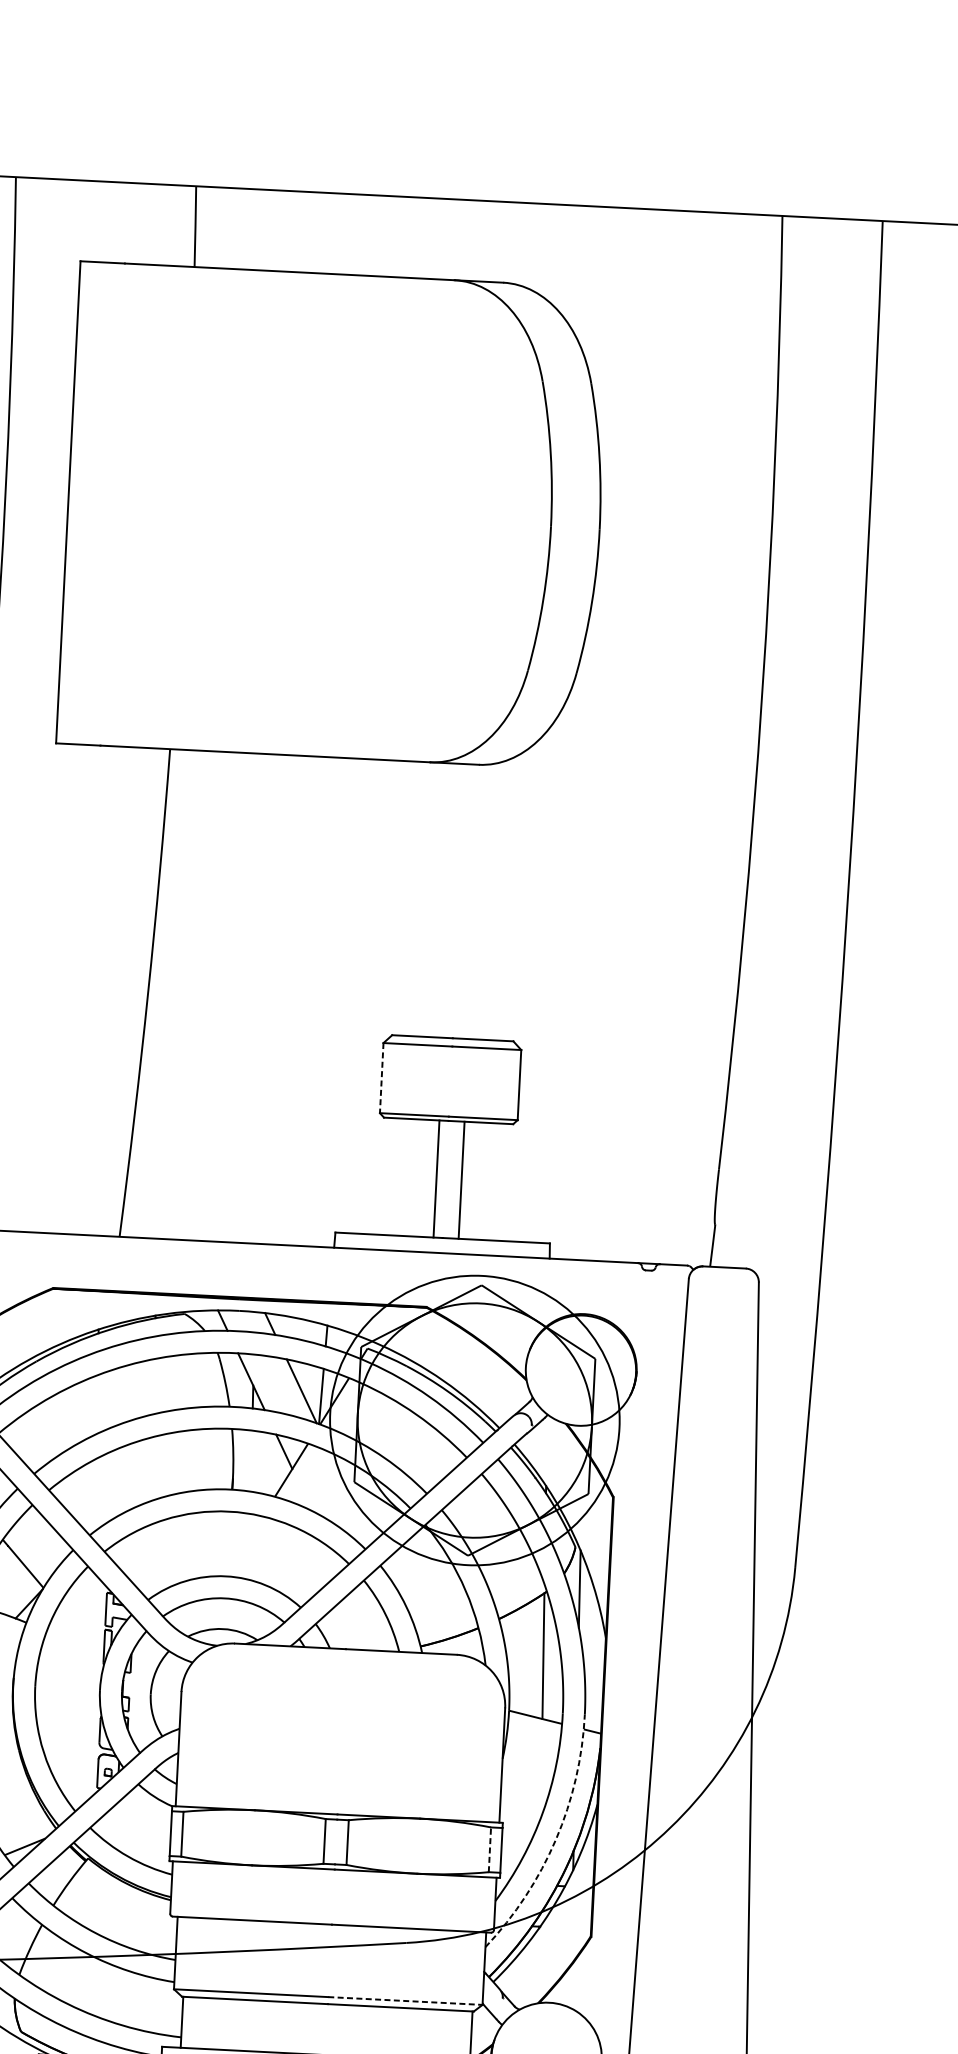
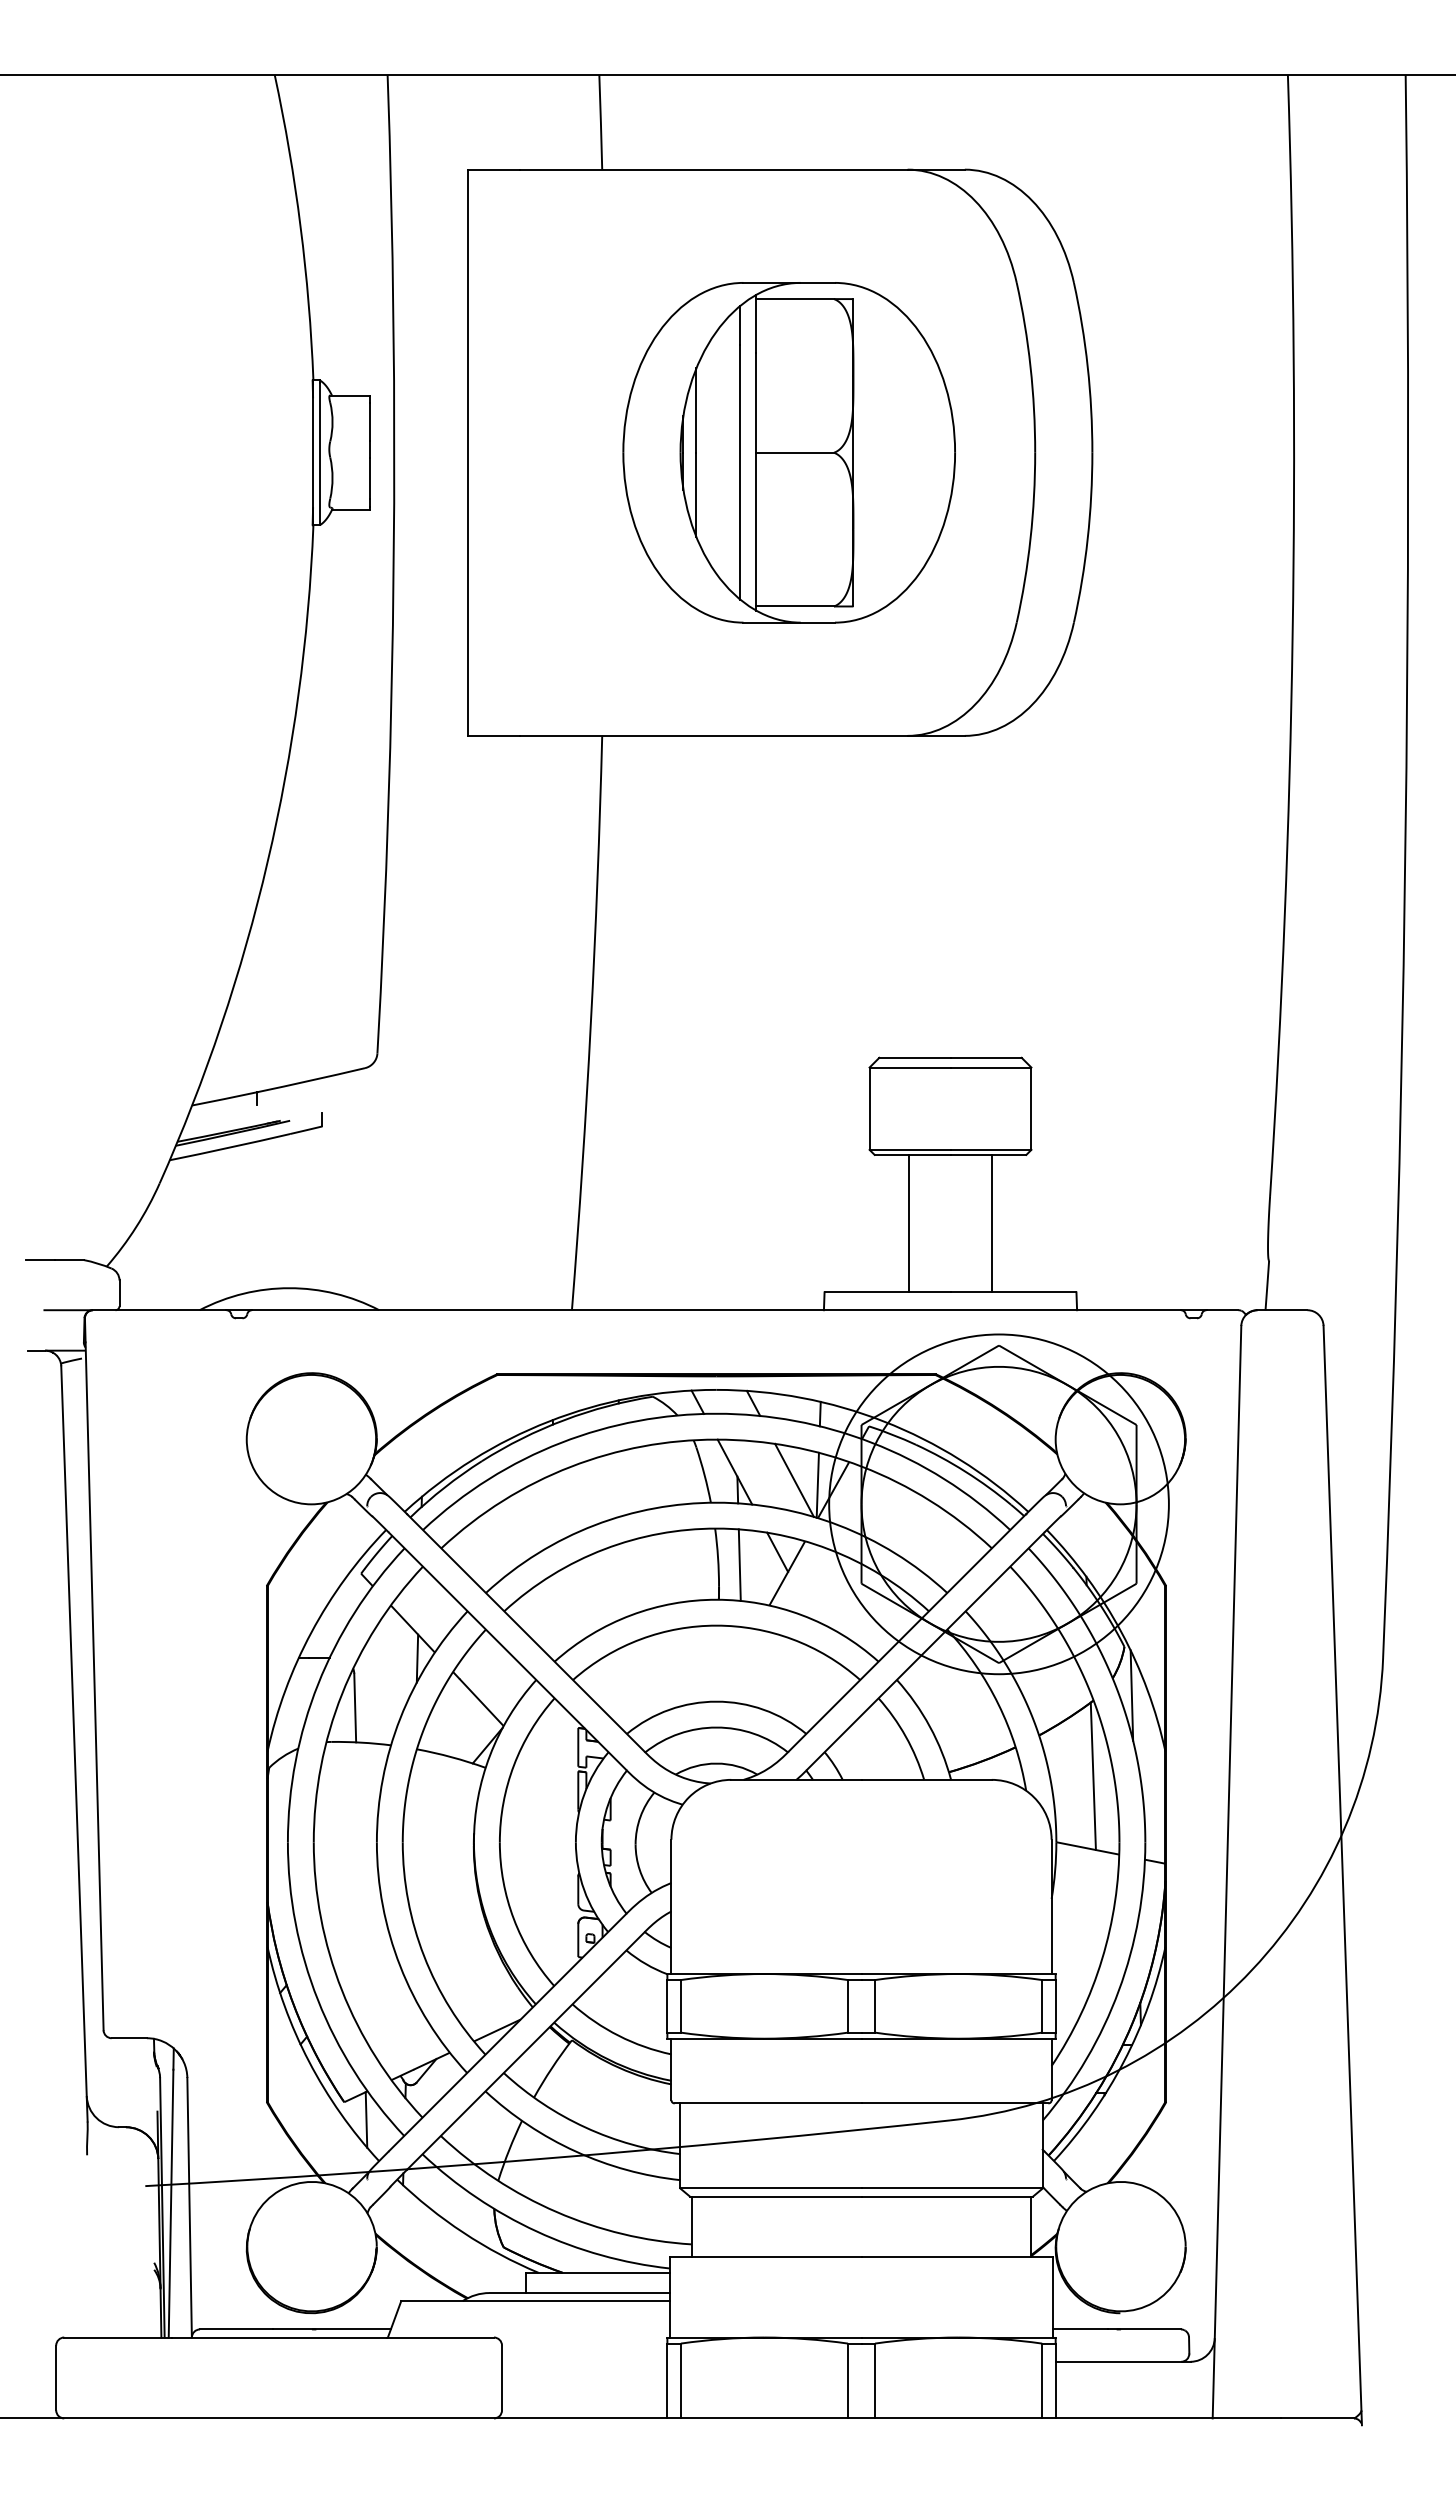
part: (340, 515) -> (788, 452), added
line: (381, 1078) -> (869, 1109), dashed -> solid
line: (436, 1178) -> (991, 1223), moved
line: (461, 1180) -> (909, 1223), moved
line: (251, 1460) -> (739, 1564), added
arc: (555, 1839) -> (1118, 1990), dashed -> solid
line: (490, 1849) -> (1042, 2005), dashed -> solid
line: (405, 2001) -> (952, 2188), dashed -> solid

